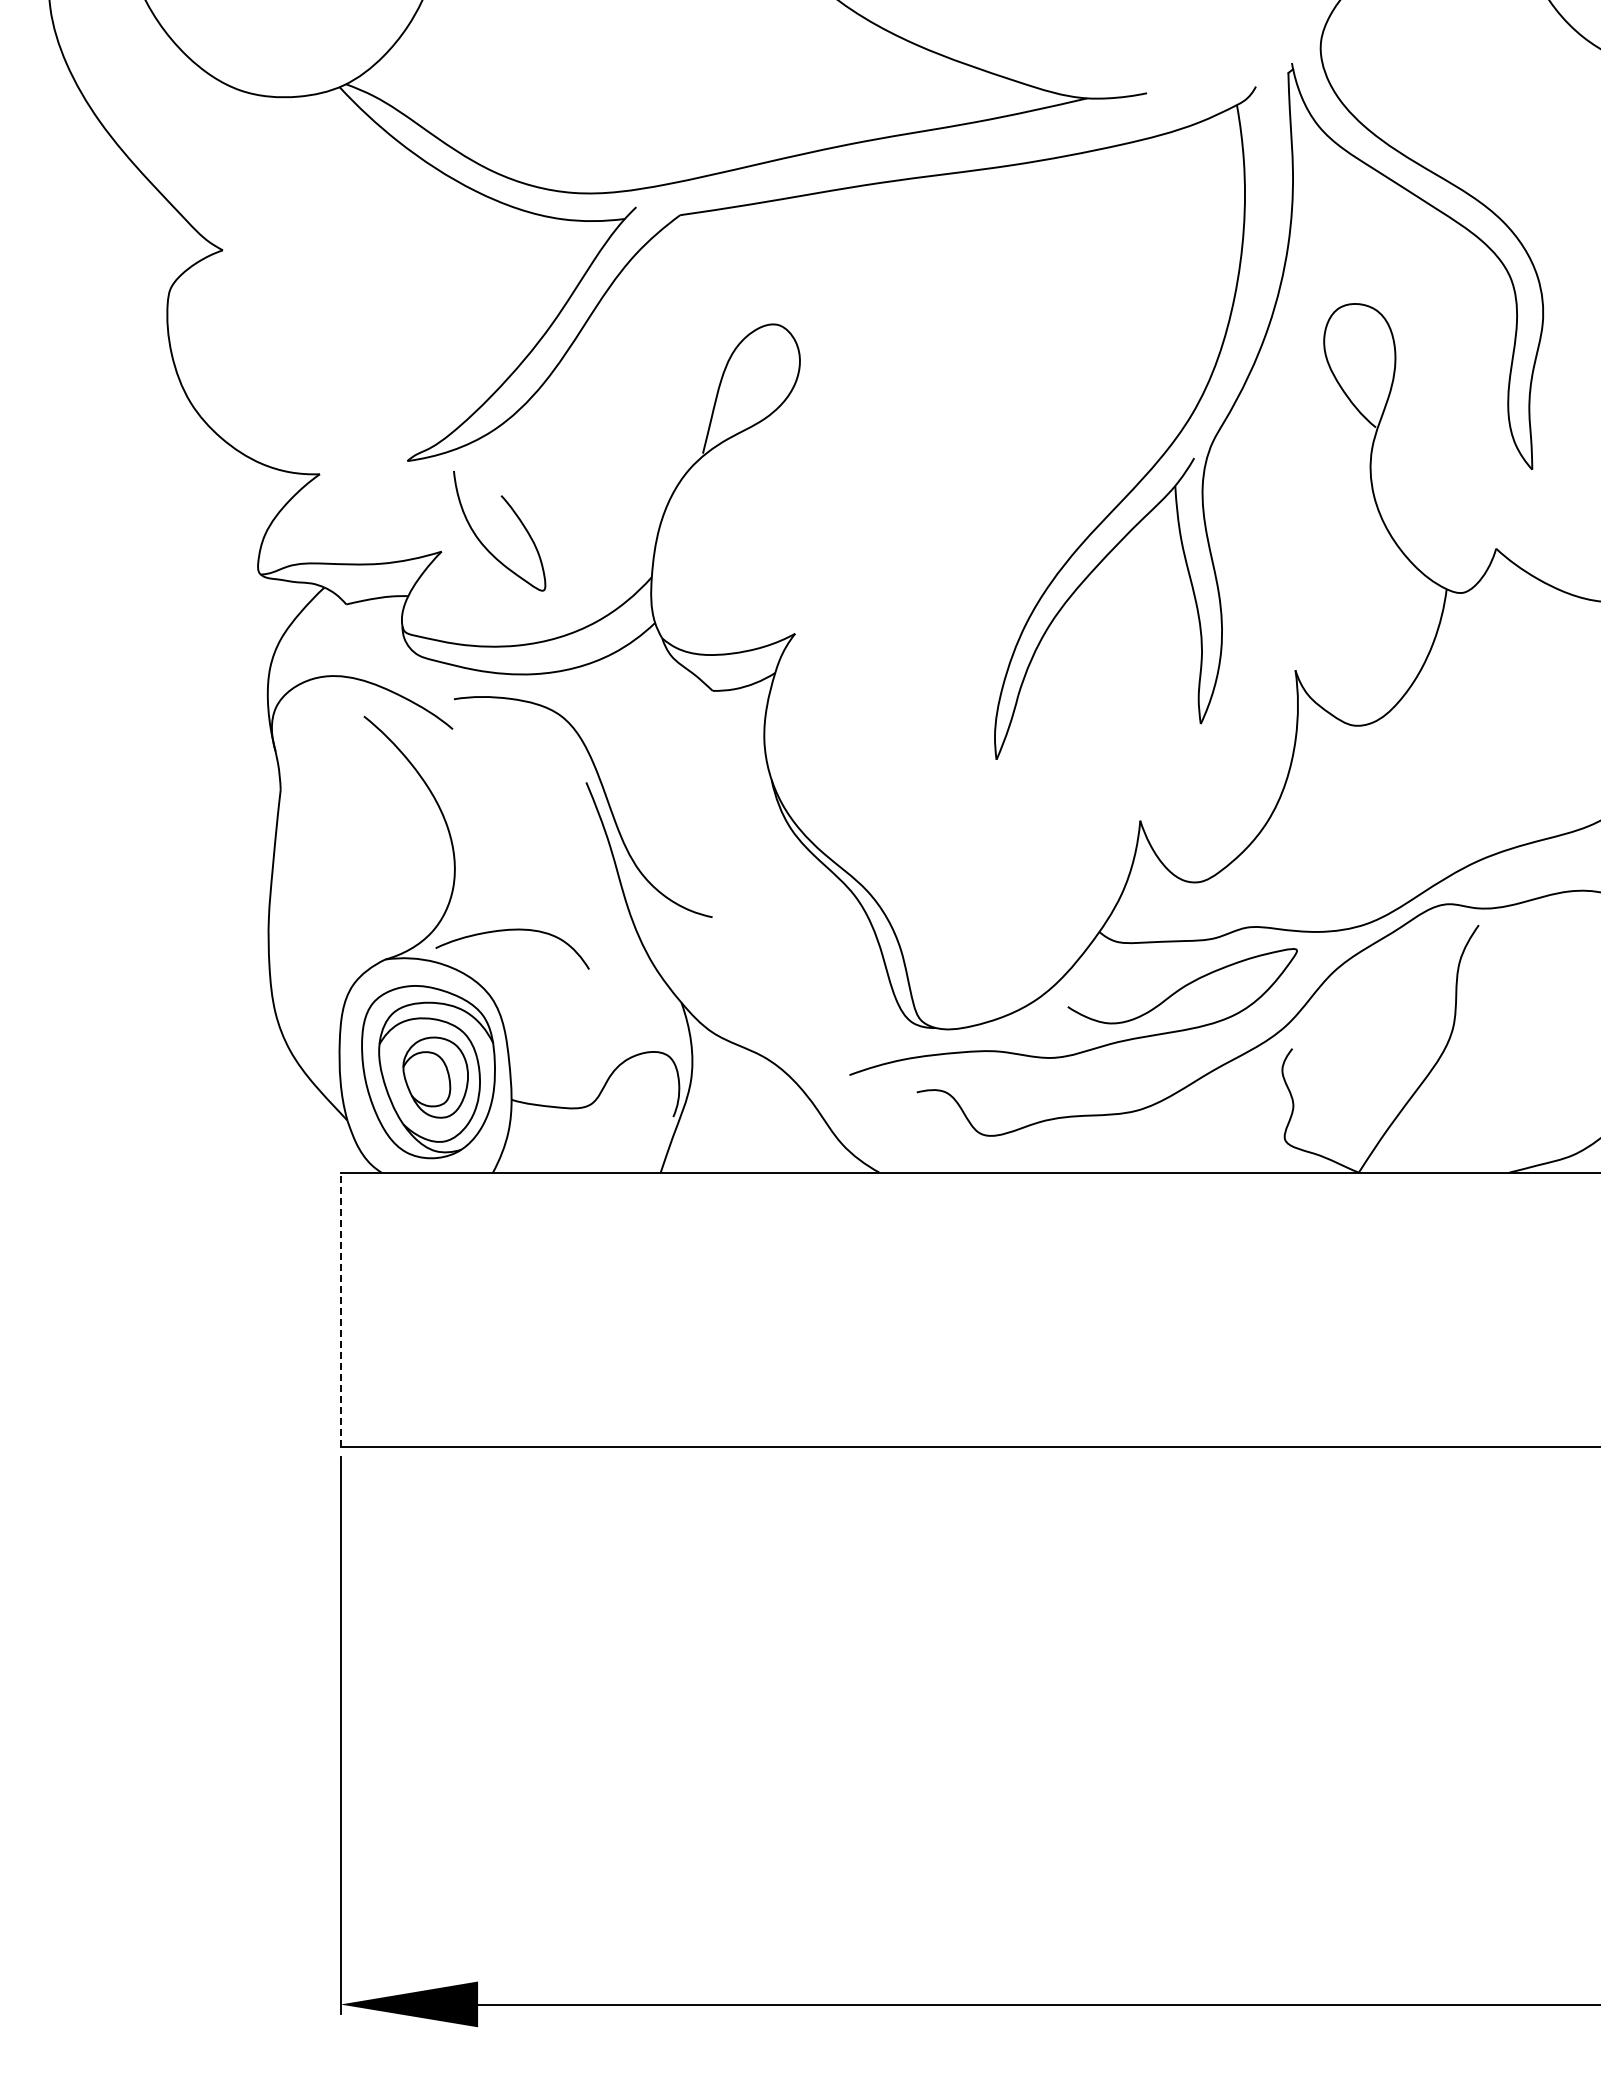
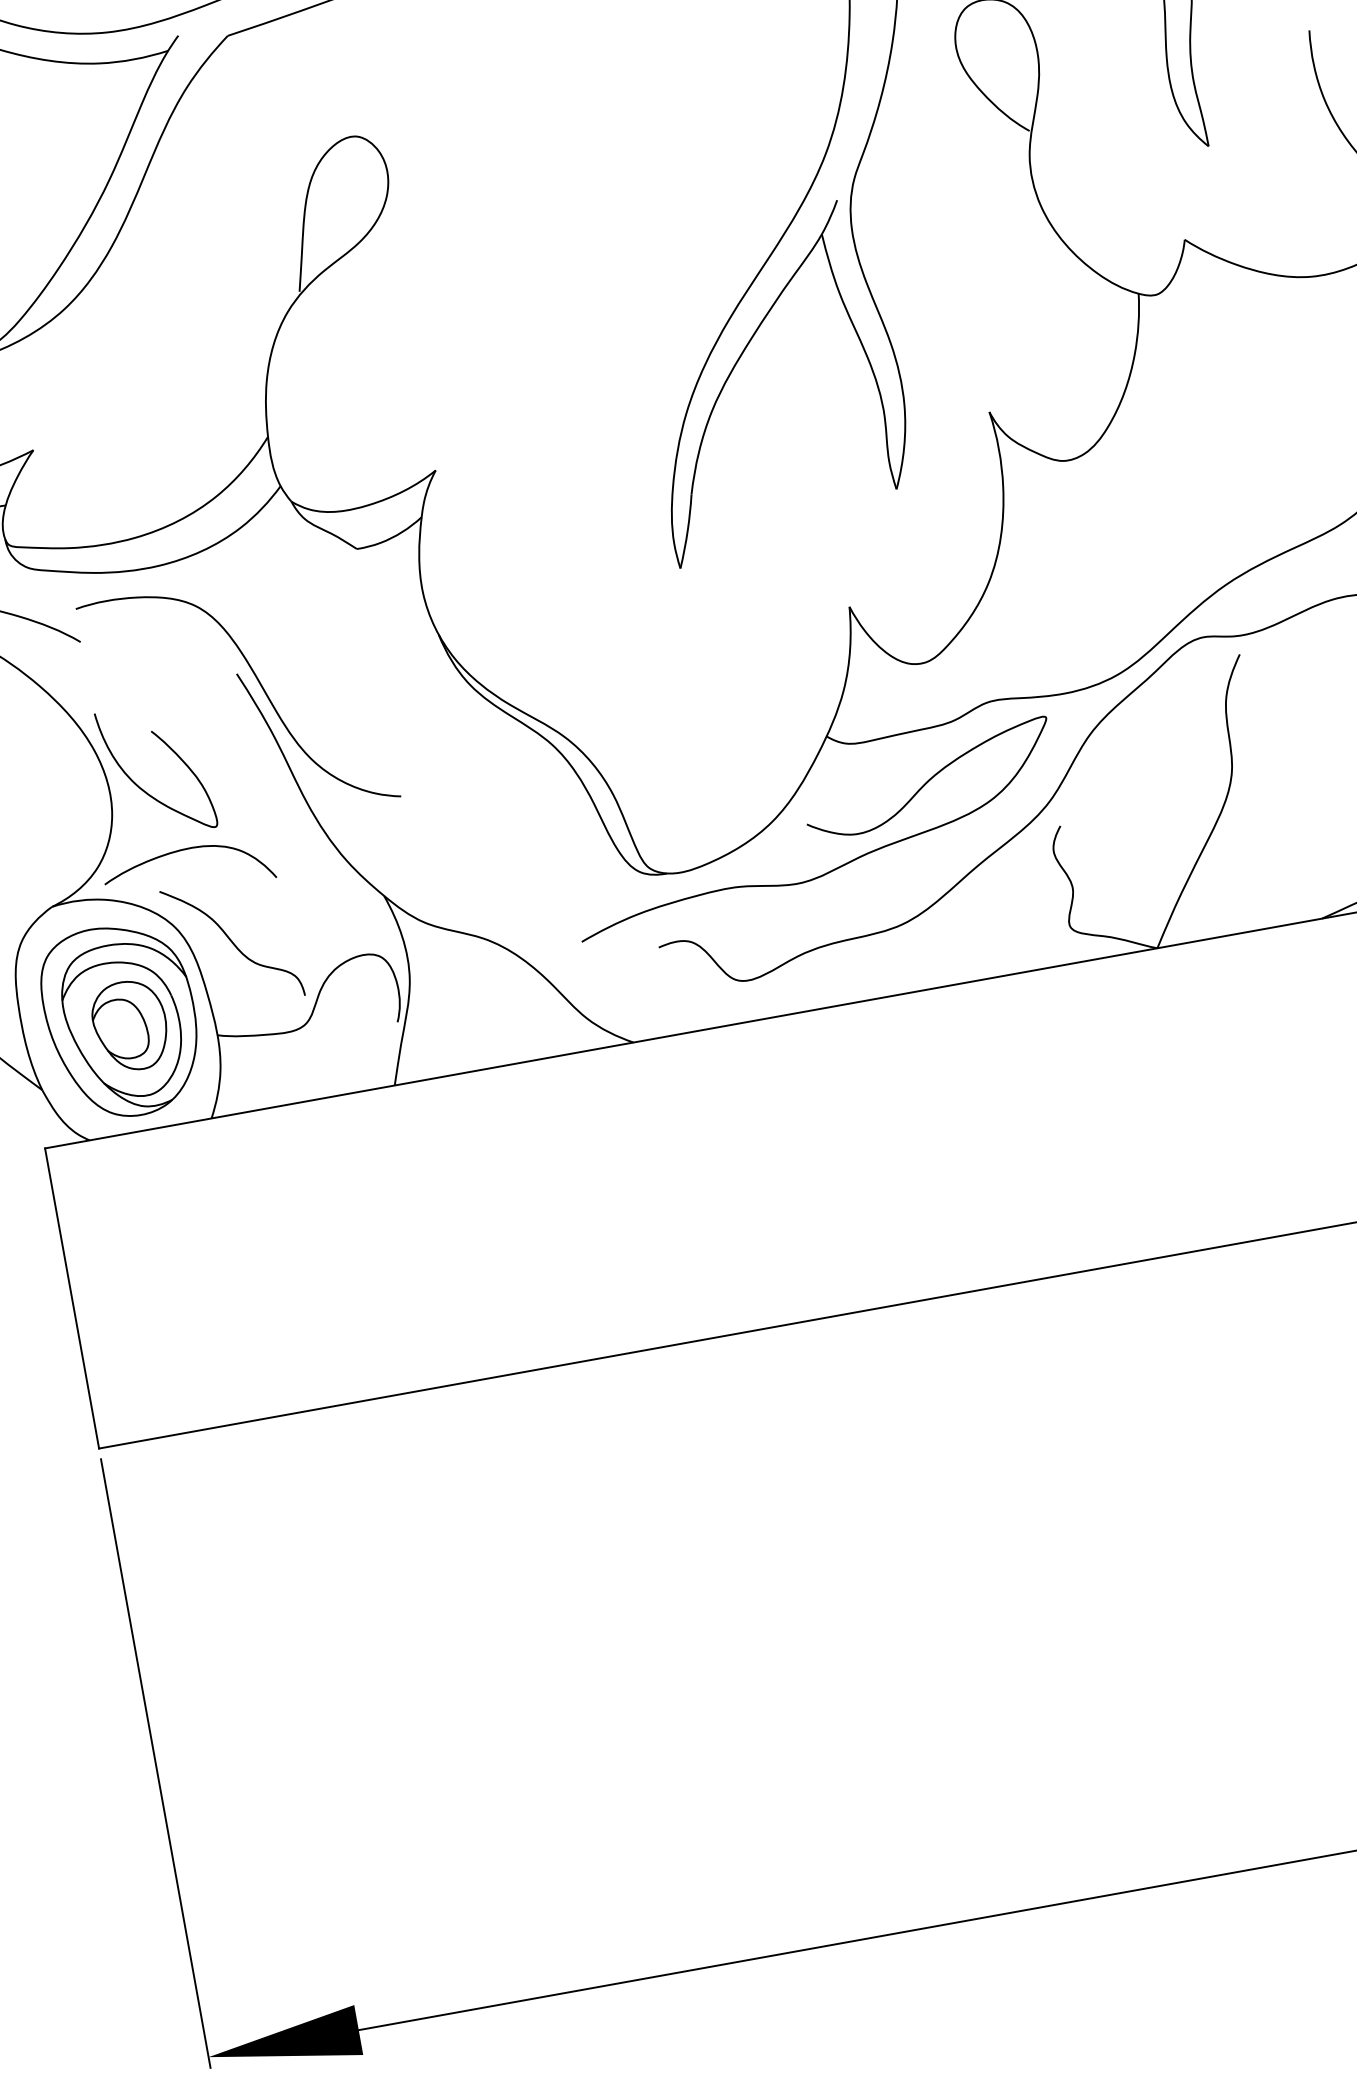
curve: (482, 542) -> (139, 786), moved
curve: (539, 1020) -> (232, 943), added
line: (340, 1309) -> (71, 1297), dashed -> solid

